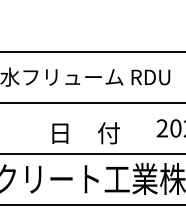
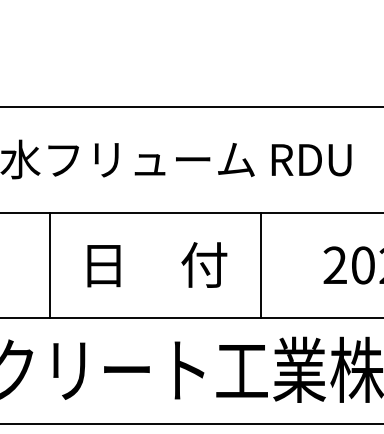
line: (24, 127) -> (50, 263), added
line: (126, 127) -> (261, 263), added
text: (85, 133) -> (155, 265), moved

